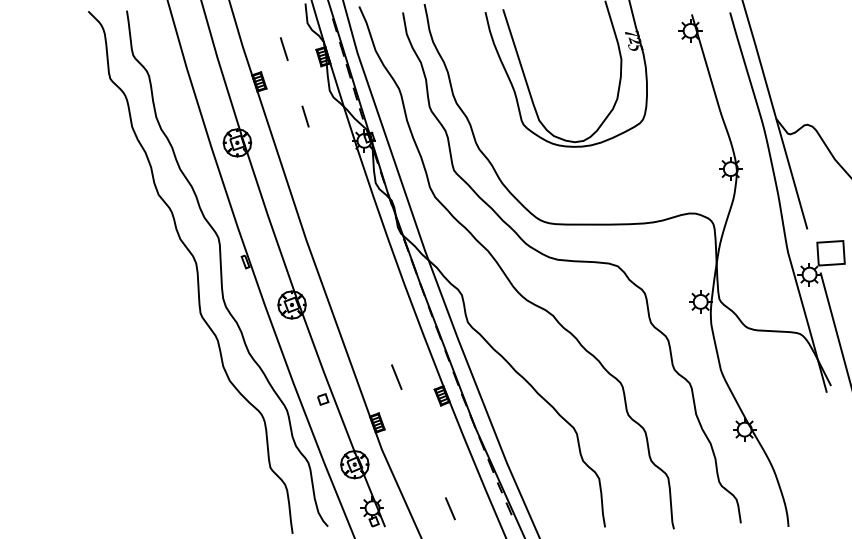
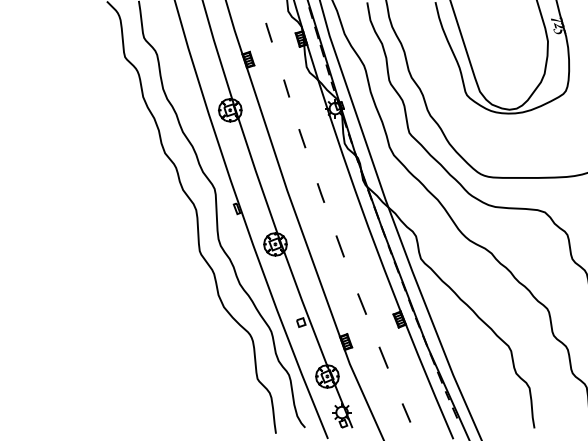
line: (324, 176) -> (302, 138), added
line: (346, 242) -> (320, 192), added
line: (369, 307) -> (339, 246), added
line: (422, 441) -> (383, 357), added

